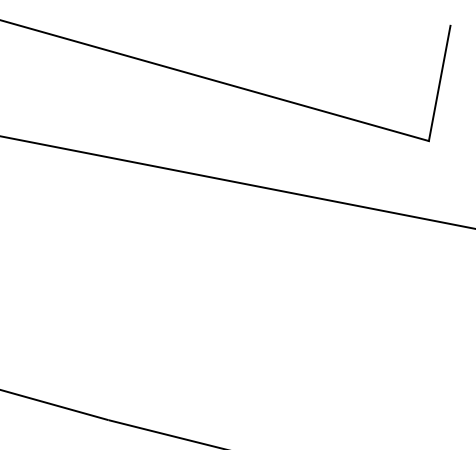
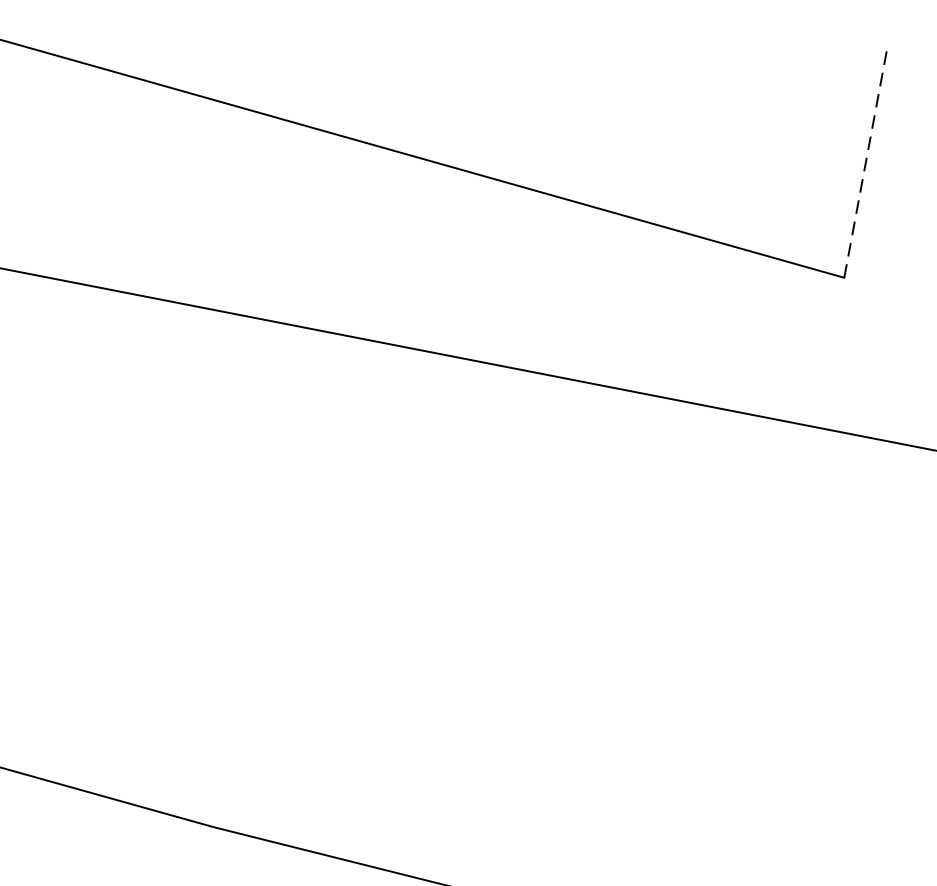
line: (439, 83) -> (865, 164), solid -> dashed

